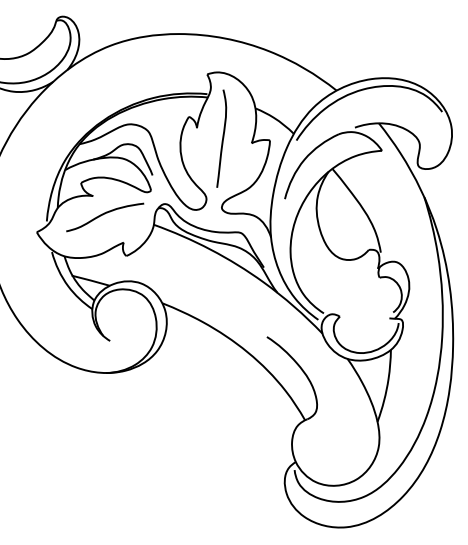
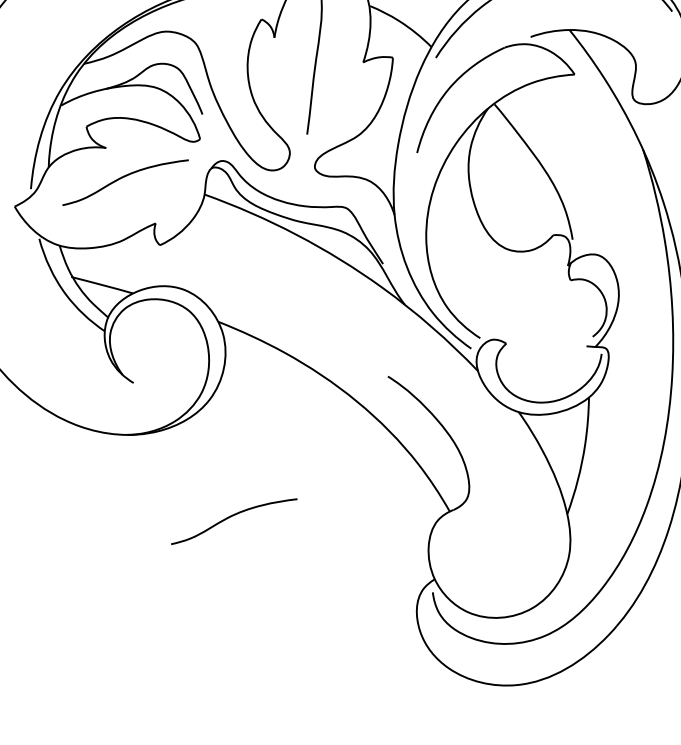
curve: (170, 424) -> (231, 518), added

